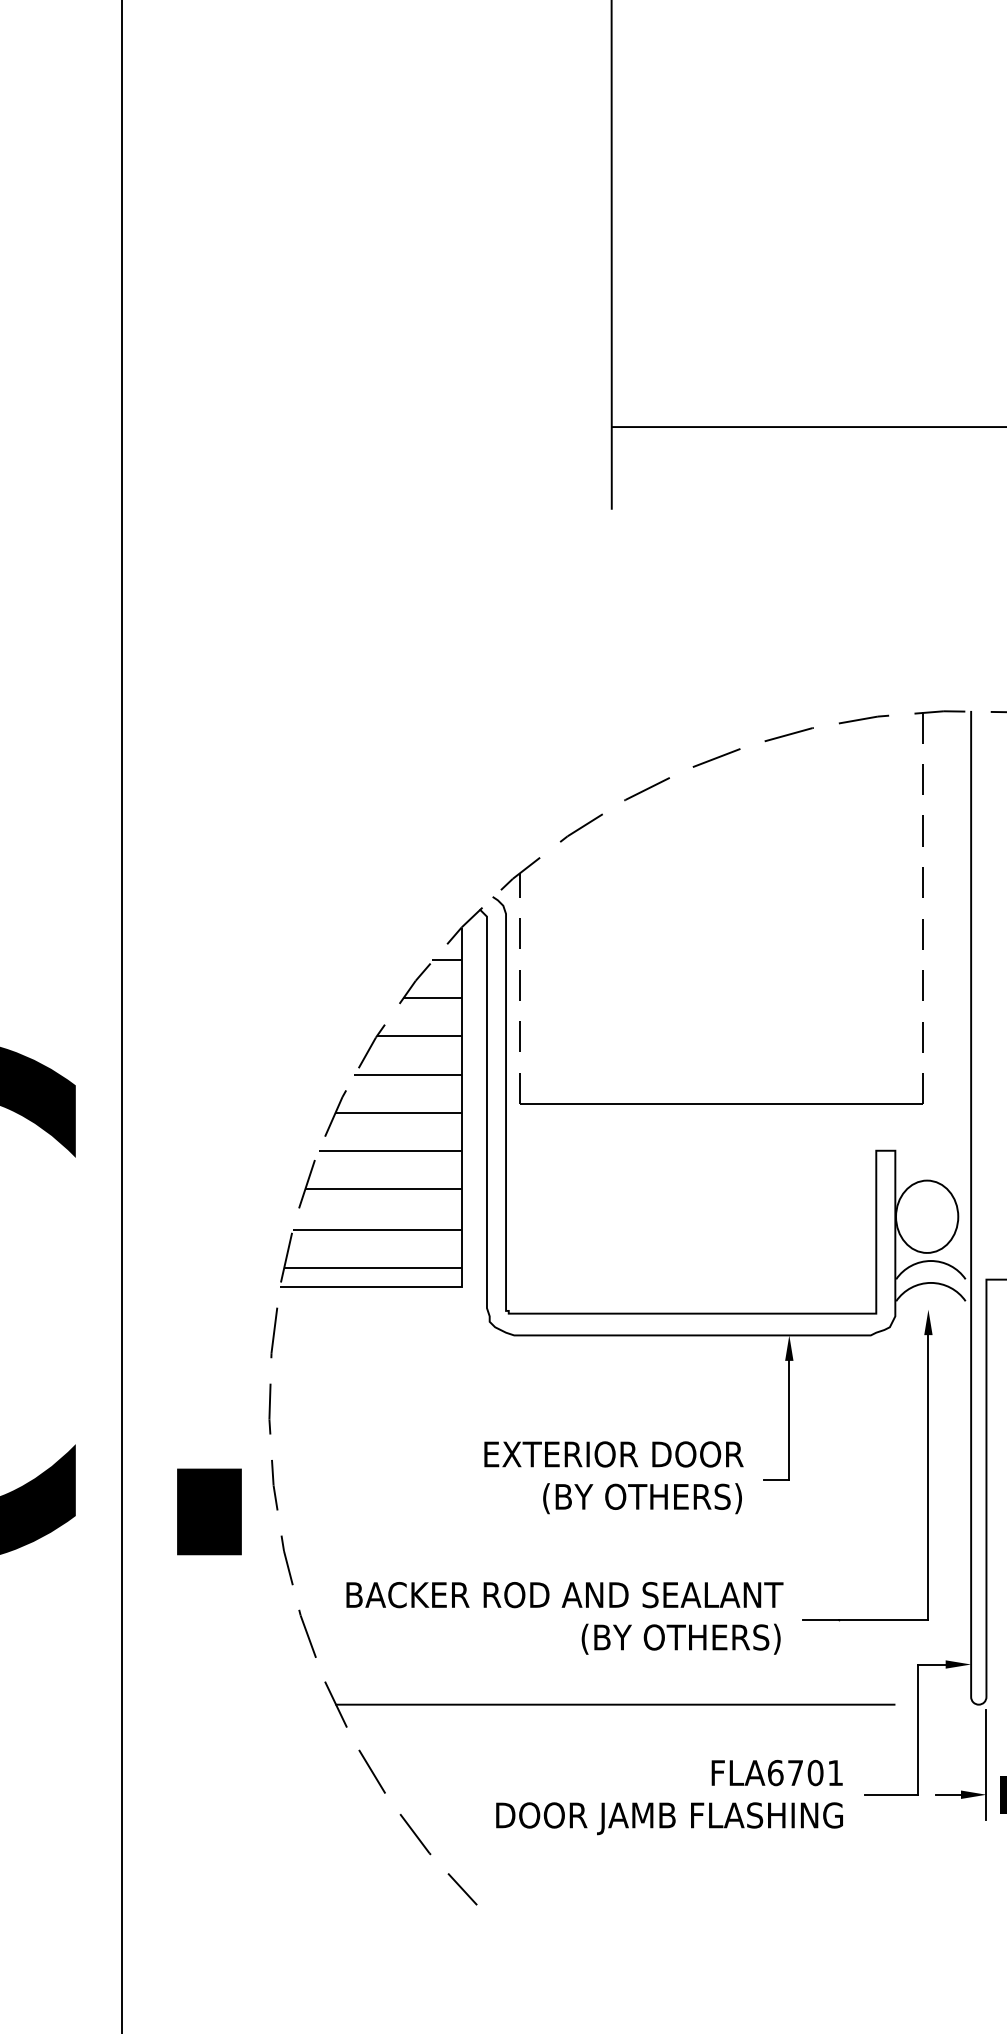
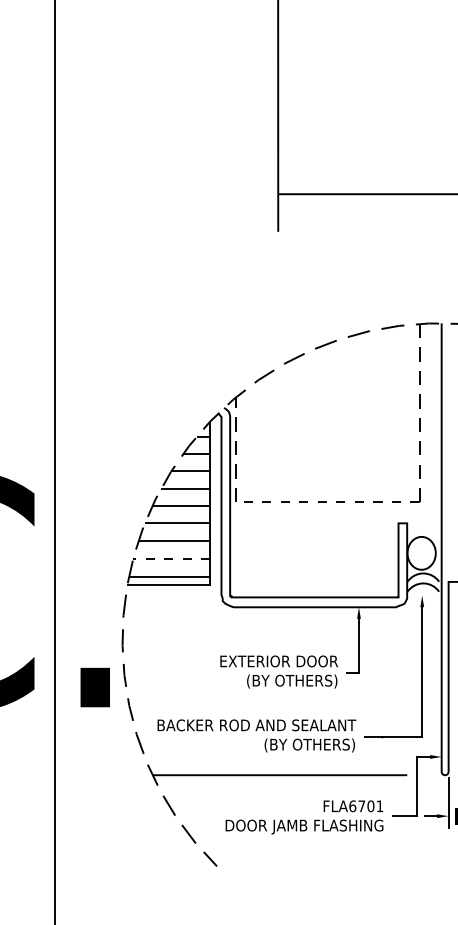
line: (720, 1104) -> (327, 502), solid -> dashed
line: (377, 1230) -> (171, 559), solid -> dashed

